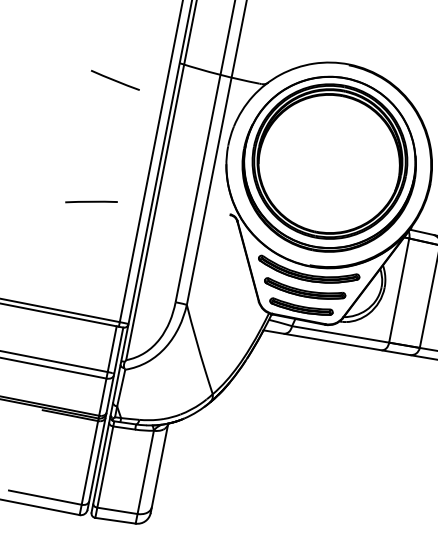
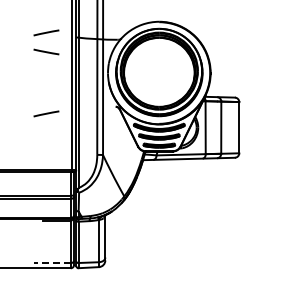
line: (123, 42) -> (46, 32), added
line: (43, 498) -> (51, 263), solid -> dashed

